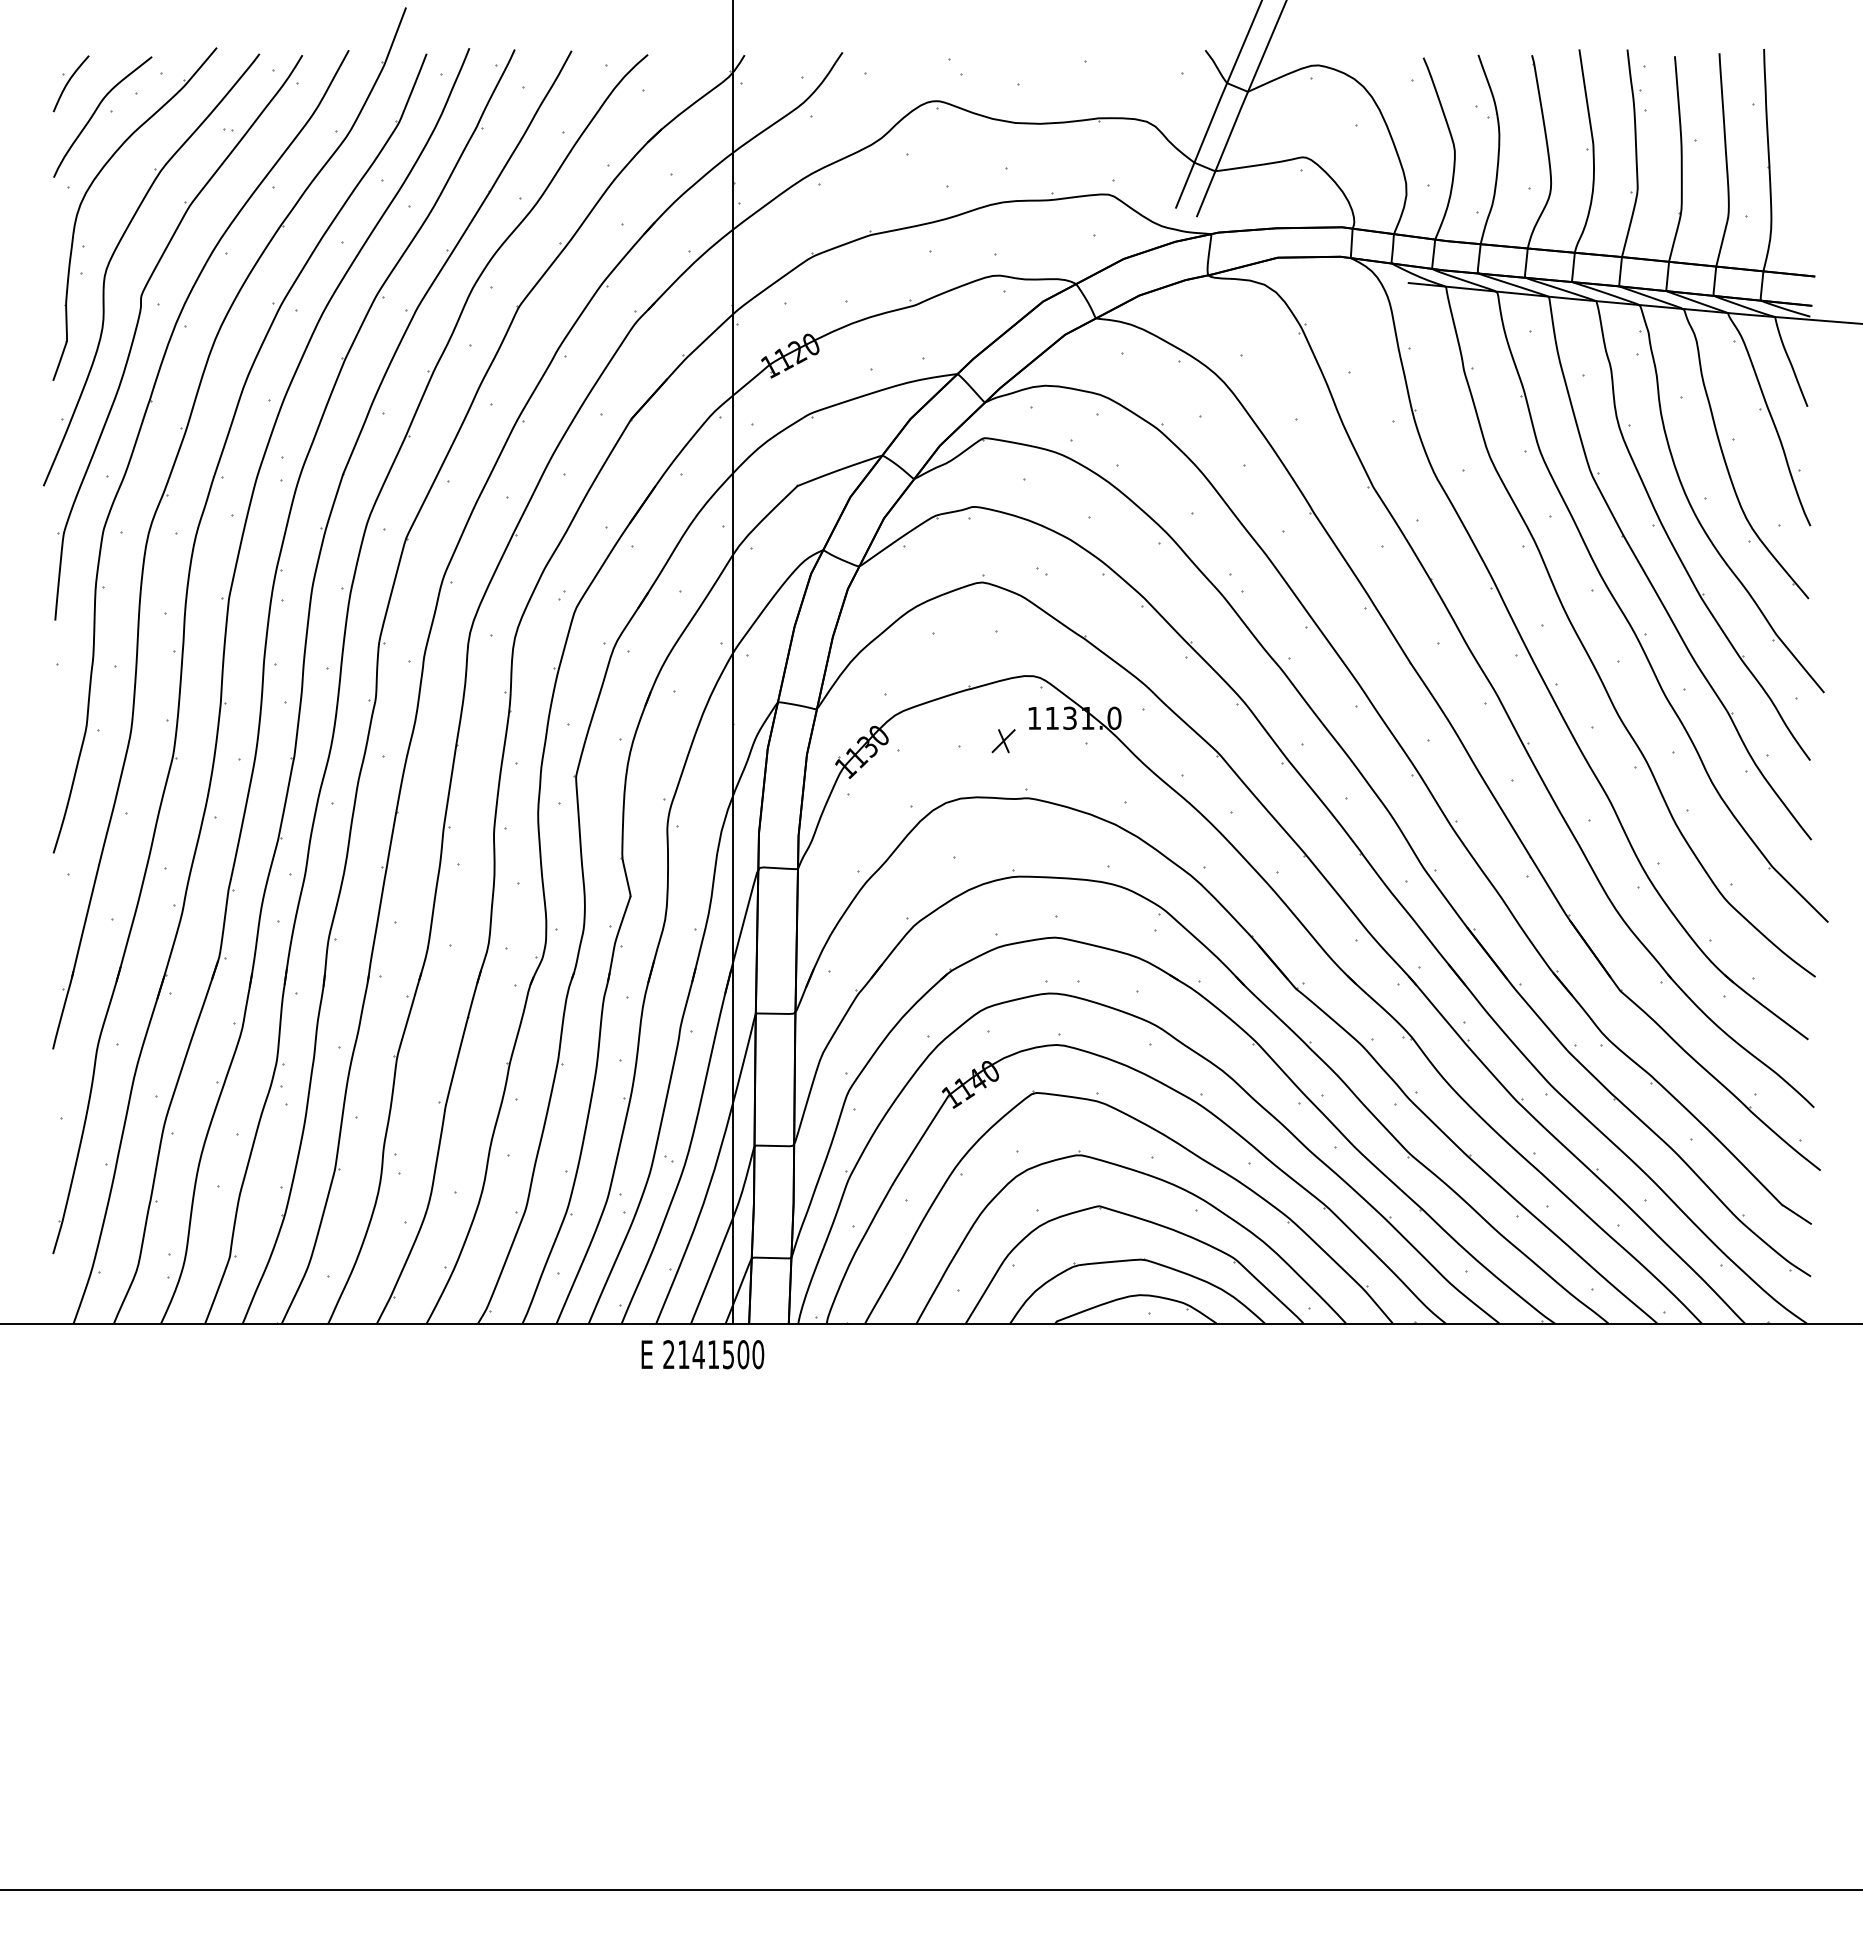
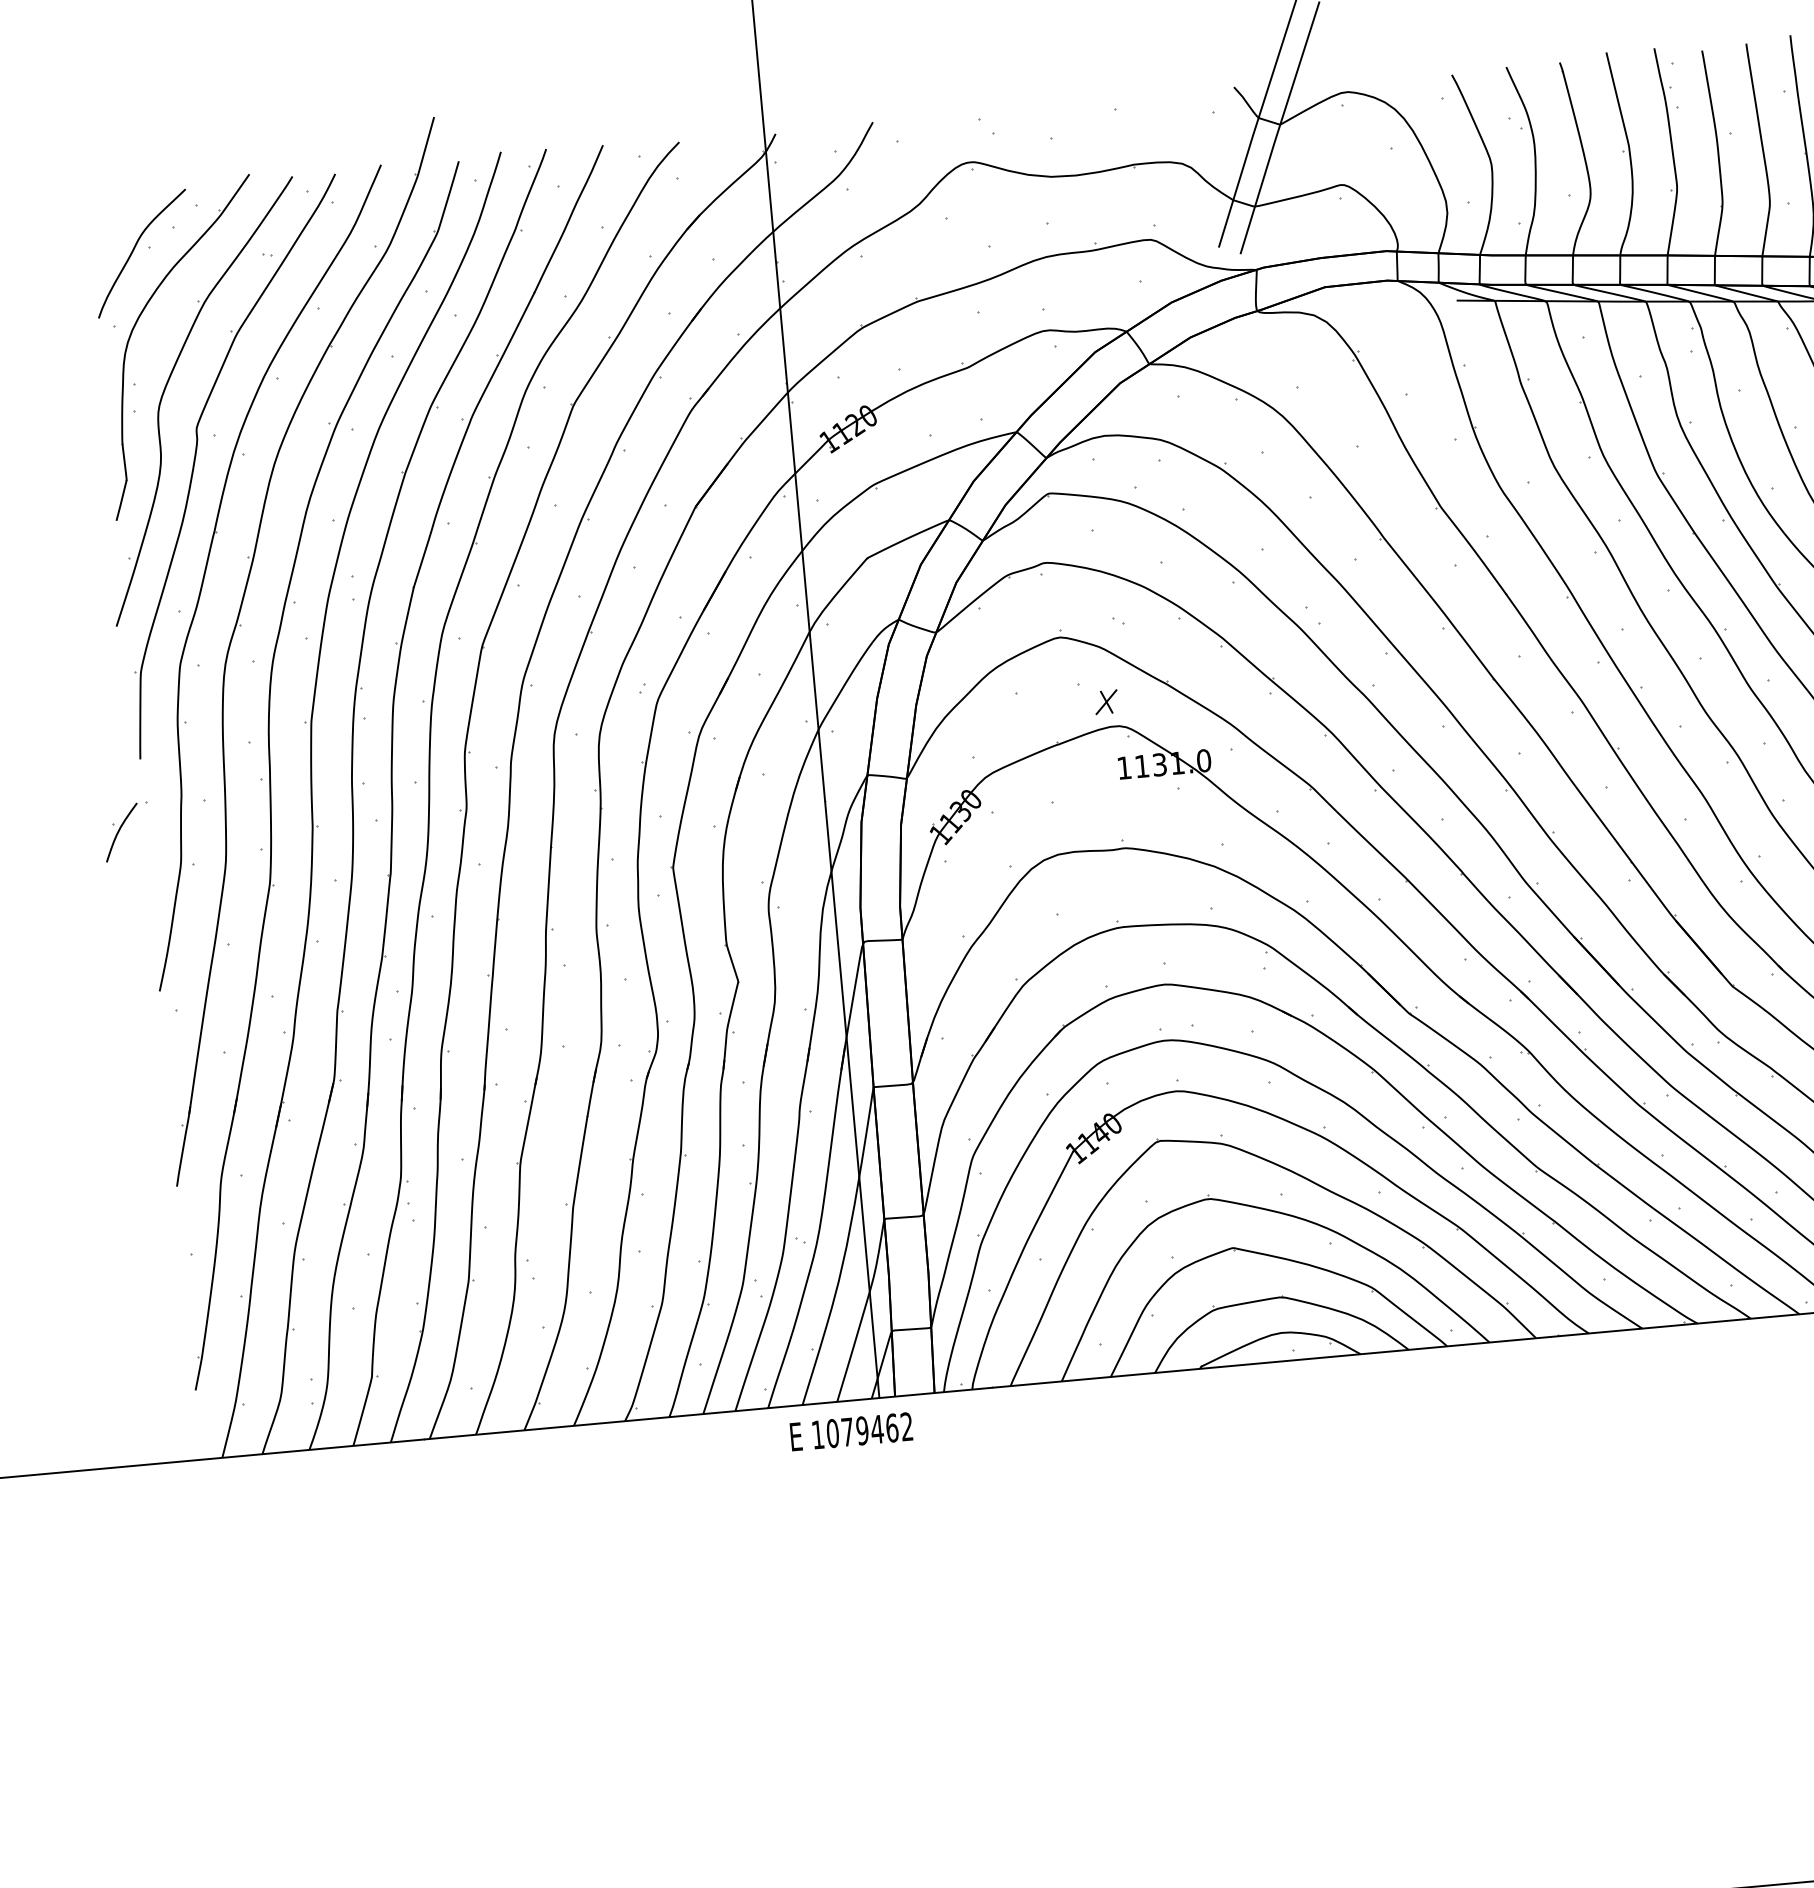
part: (70, 83) -> (121, 832), moved
part: (1003, 741) -> (1106, 702), moved
text: (713, 1354) -> (862, 1430), 2141500 -> 1079462

